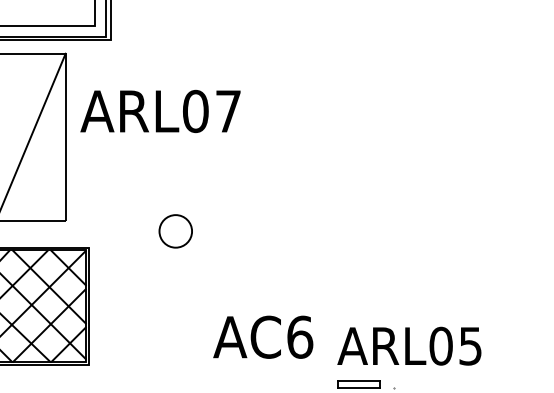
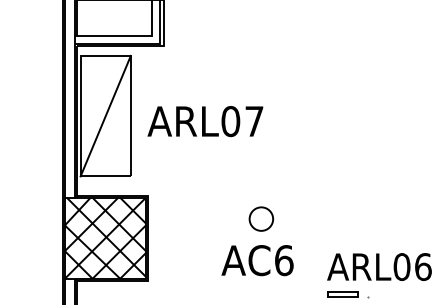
text: (160, 111) -> (205, 121), moved
circle: (174, 230) -> (260, 218), moved
text: (263, 337) -> (257, 260), moved
text: (470, 346) -> (423, 267), ARL05 -> ARL06

